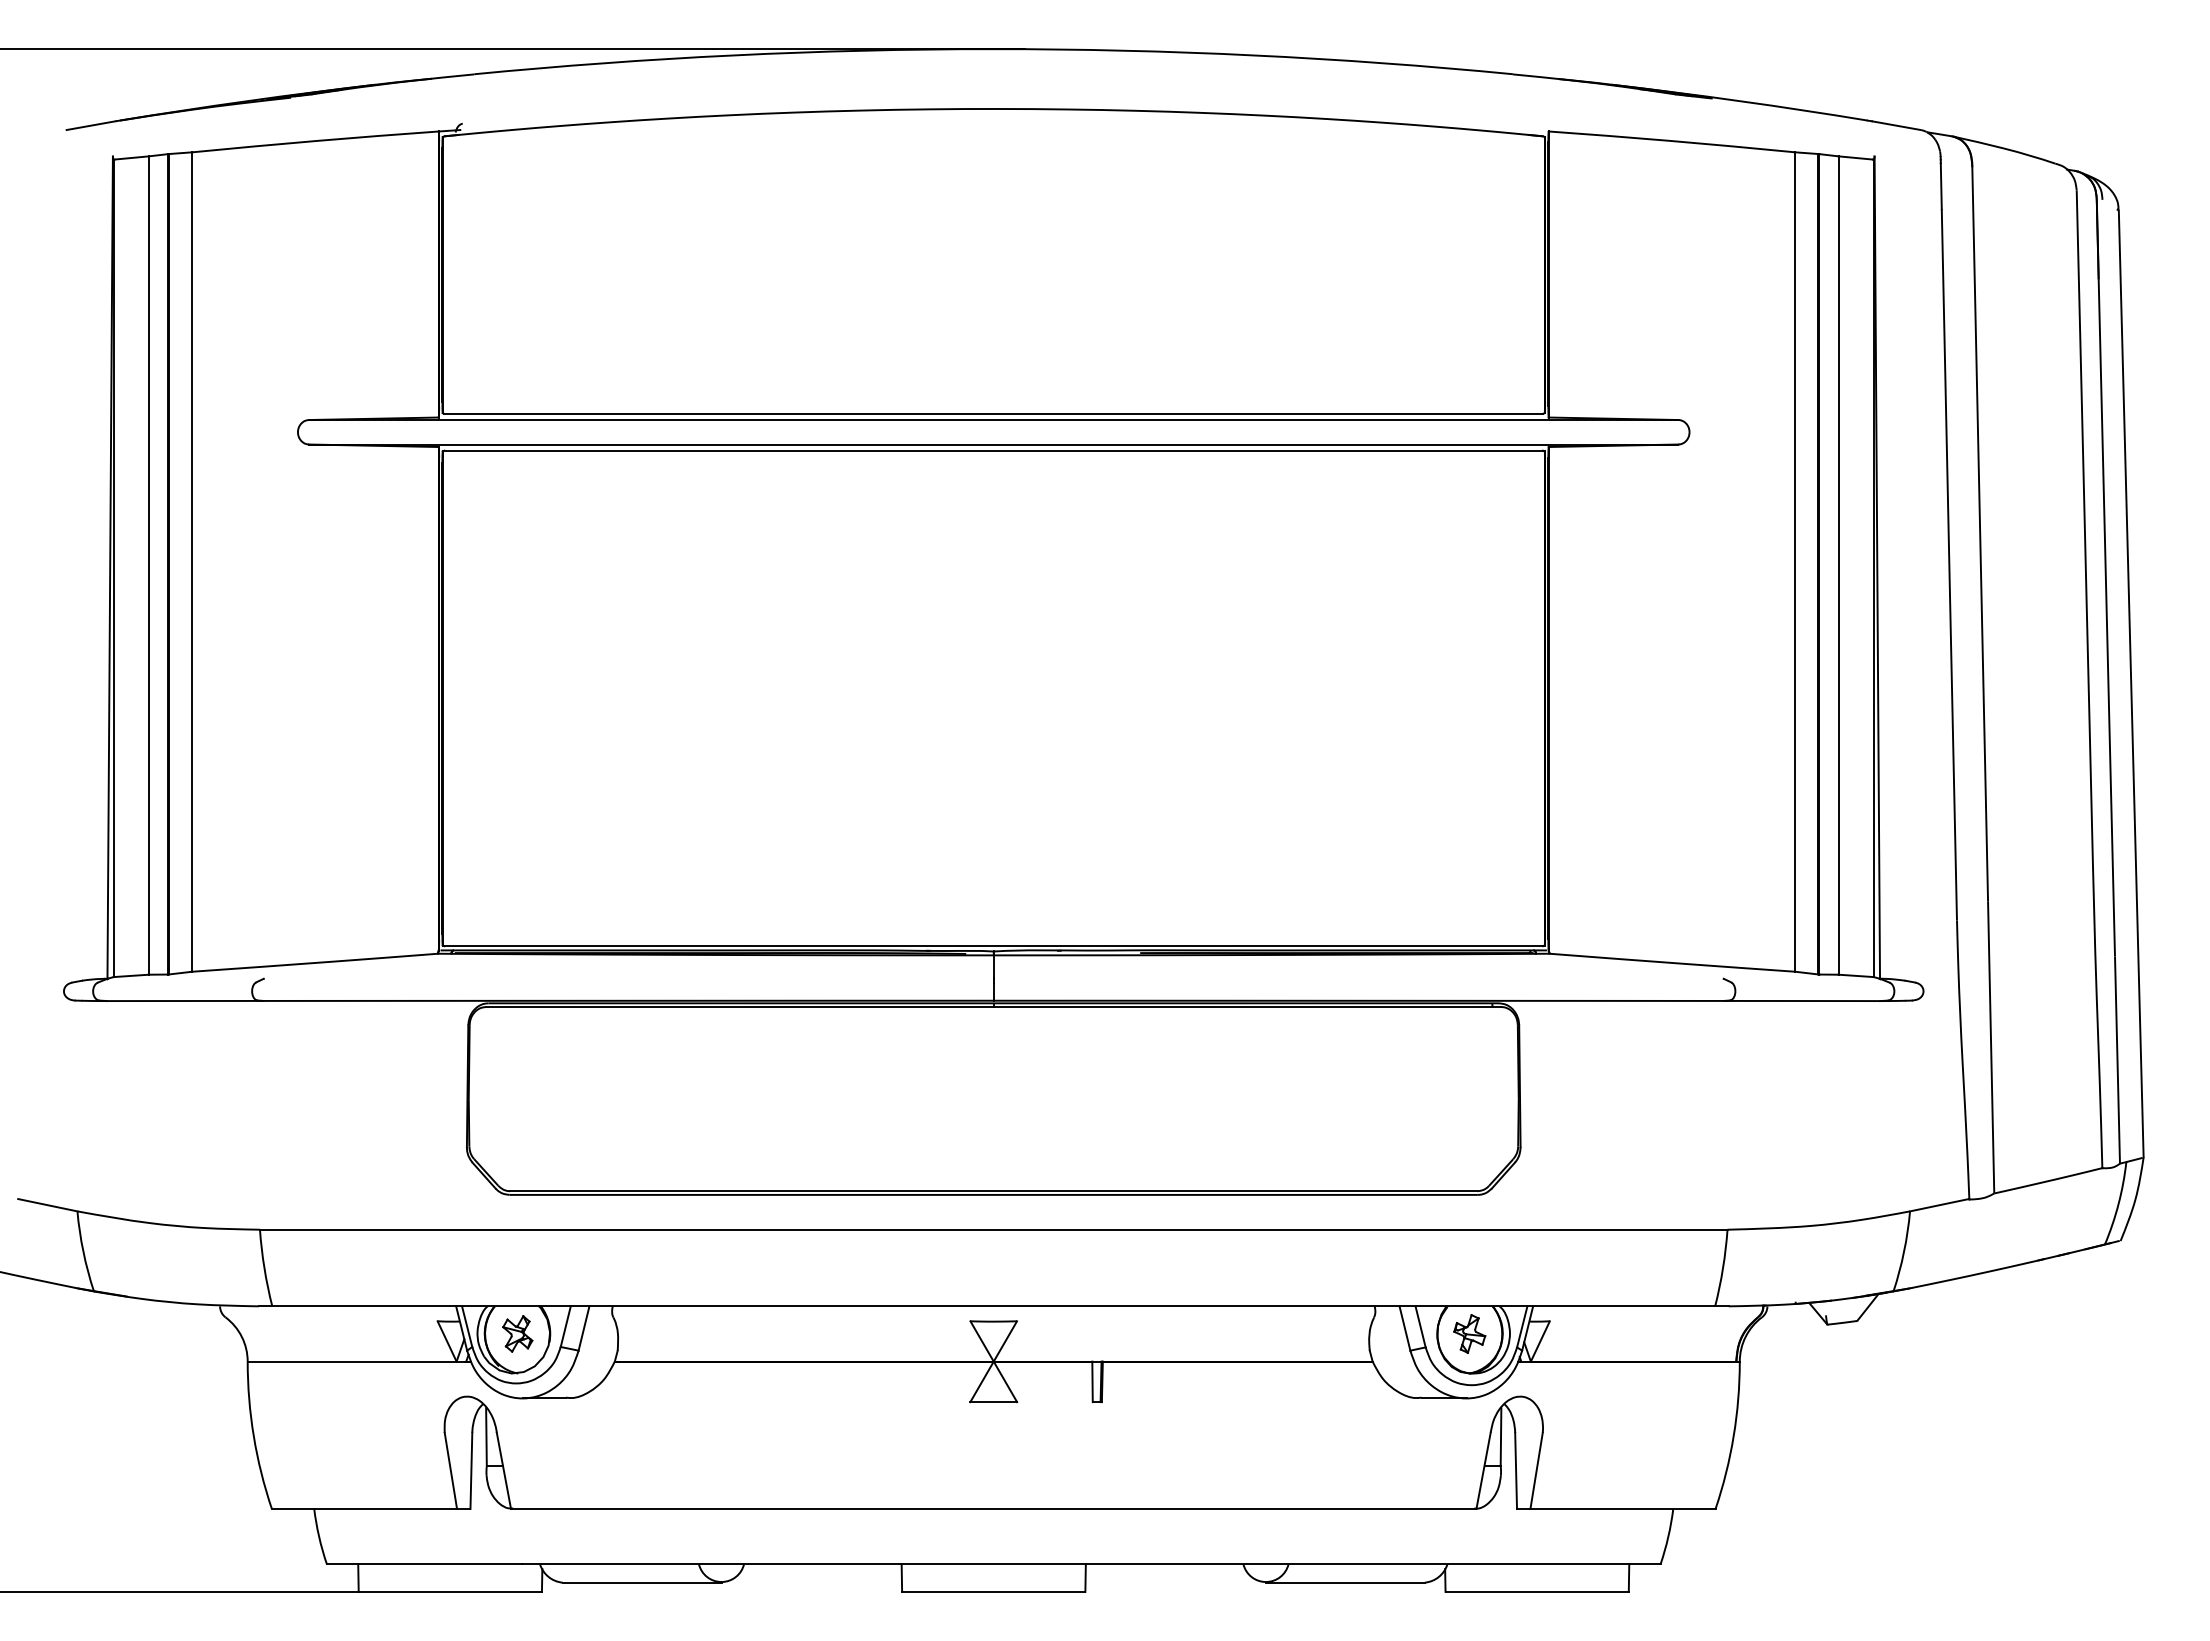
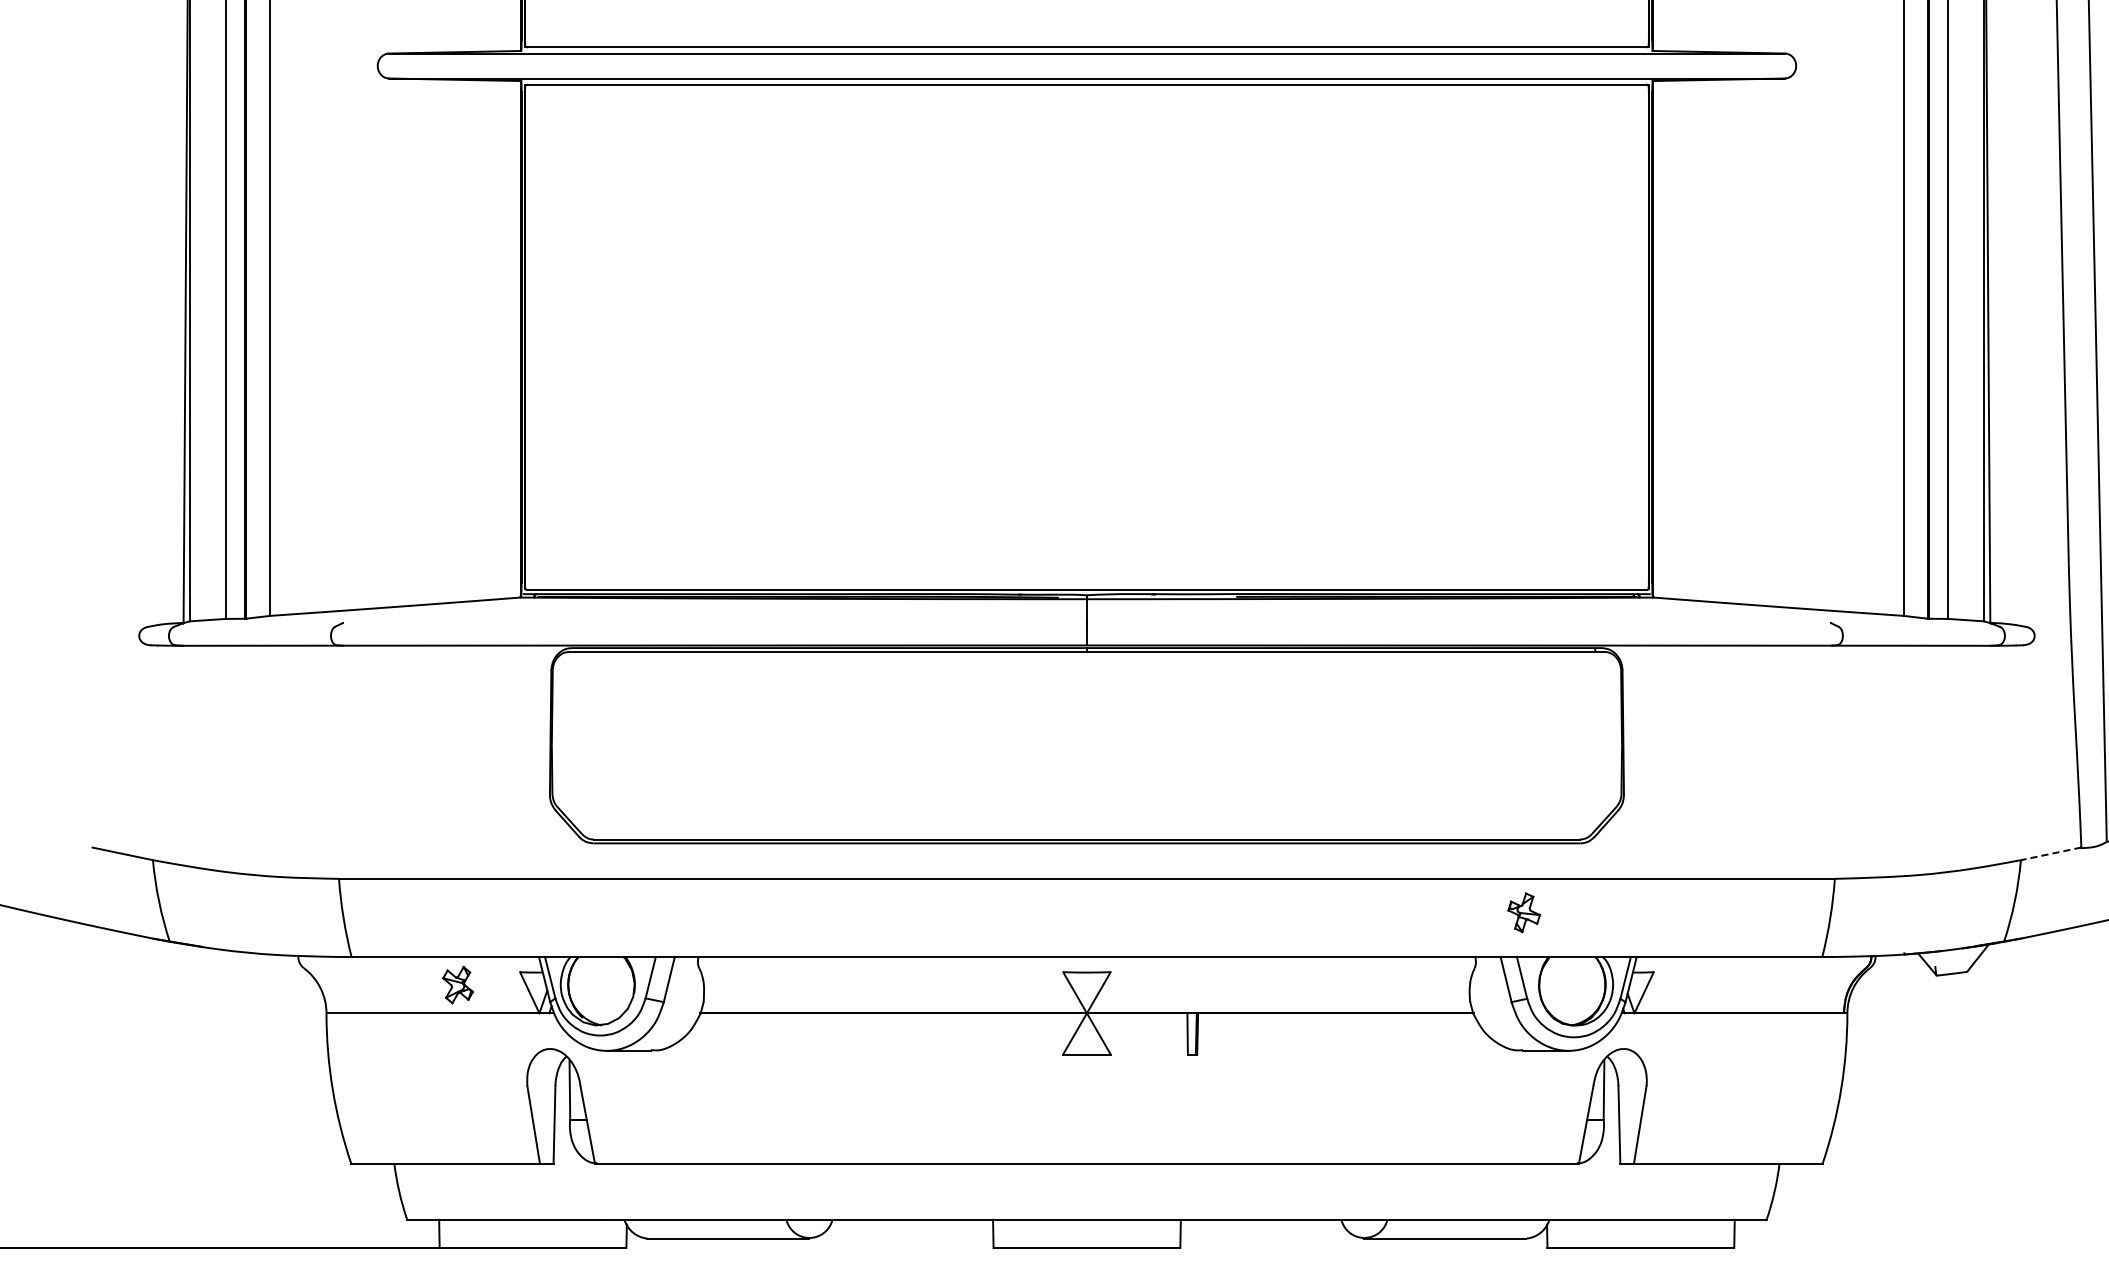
line: (1939, 1205) -> (2050, 854), solid -> dashed
part: (517, 1333) -> (457, 984), moved
part: (1469, 1333) -> (1523, 912), moved

